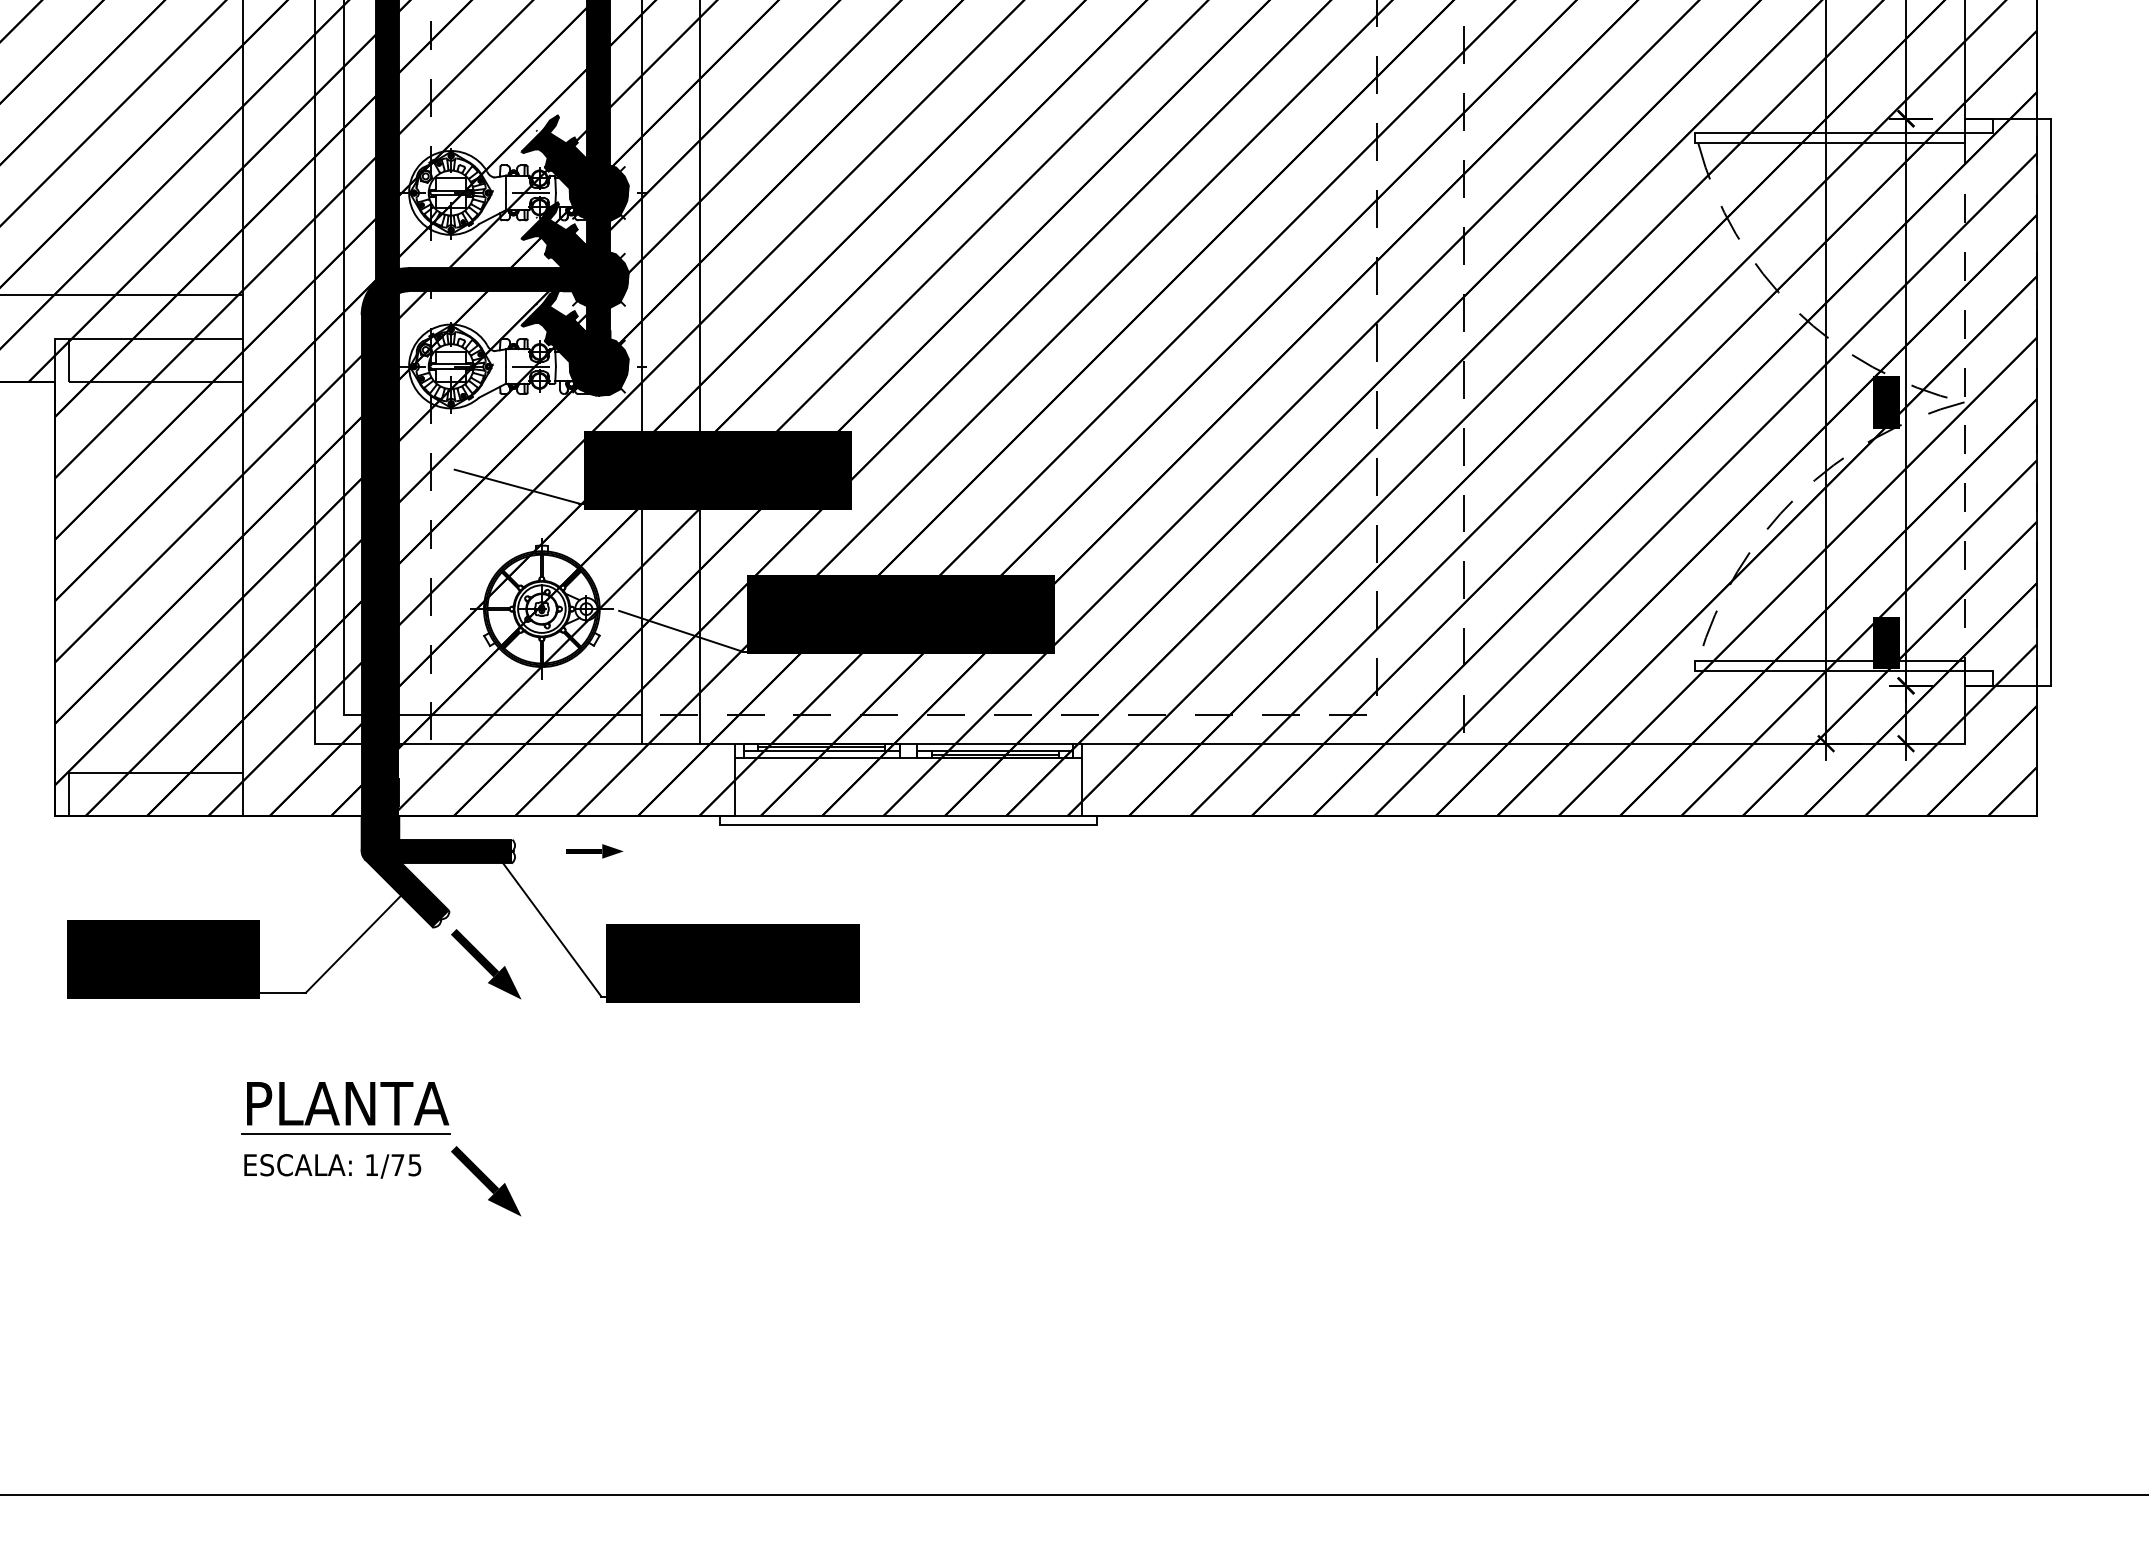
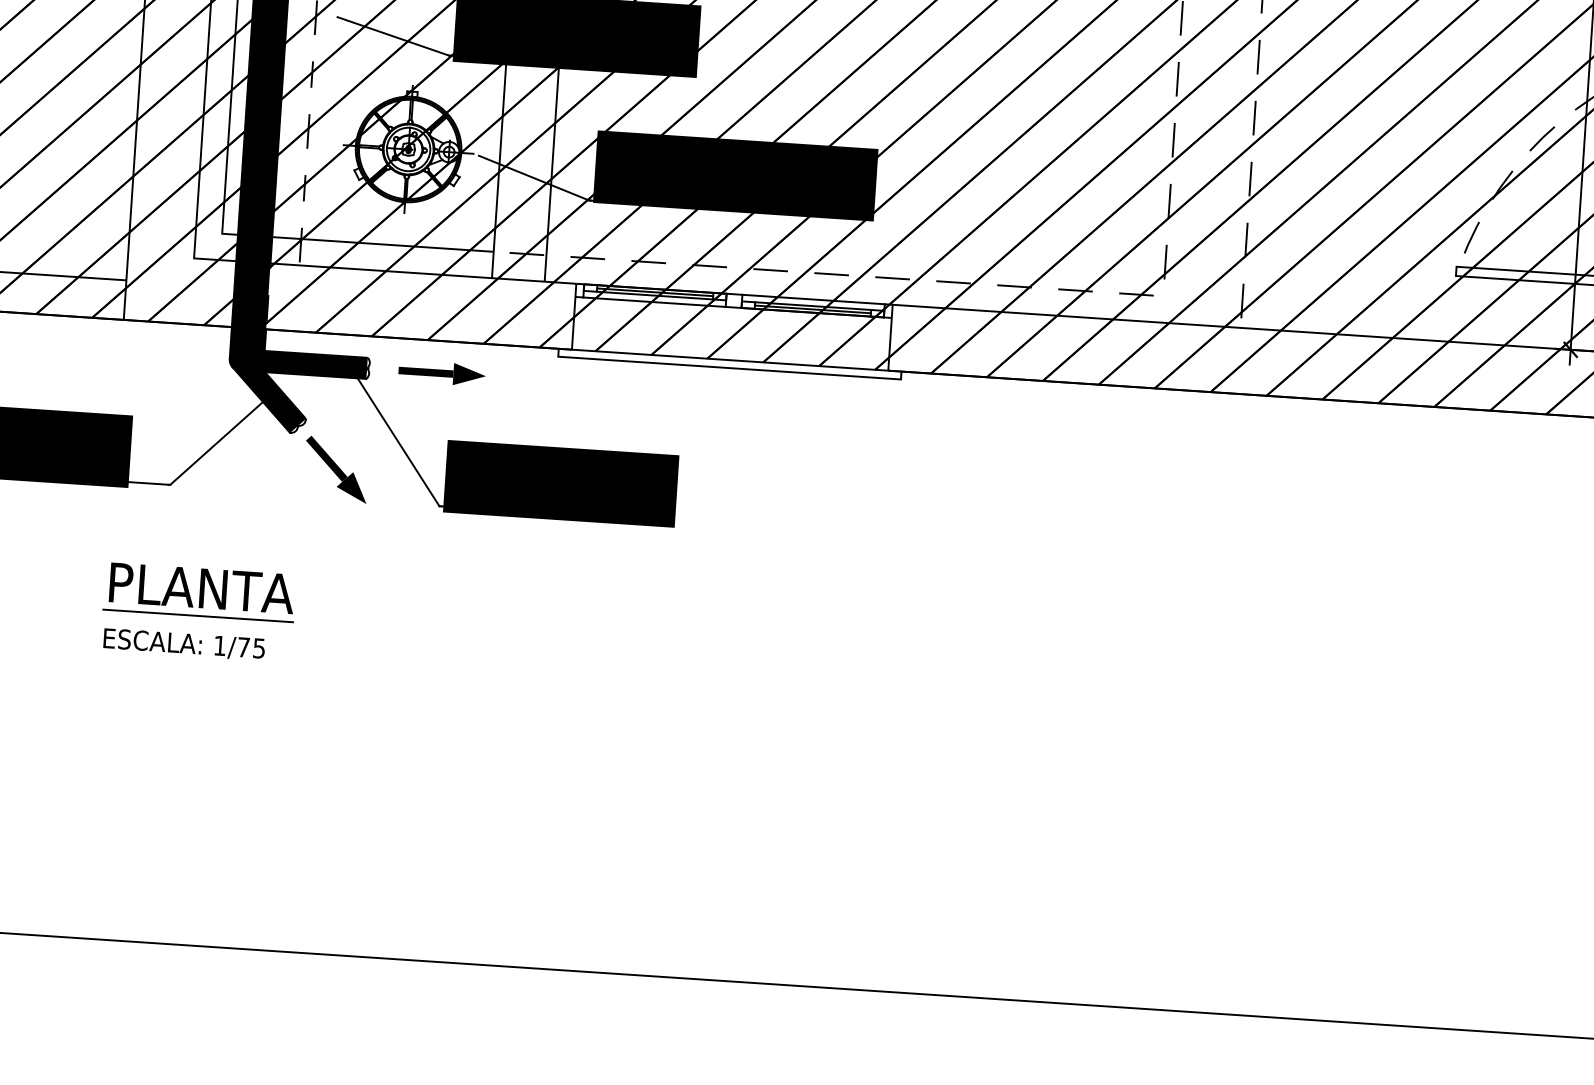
part: (594, 851) -> (441, 373), size x1.67
part: (486, 1181) -> (323, 667), removed

